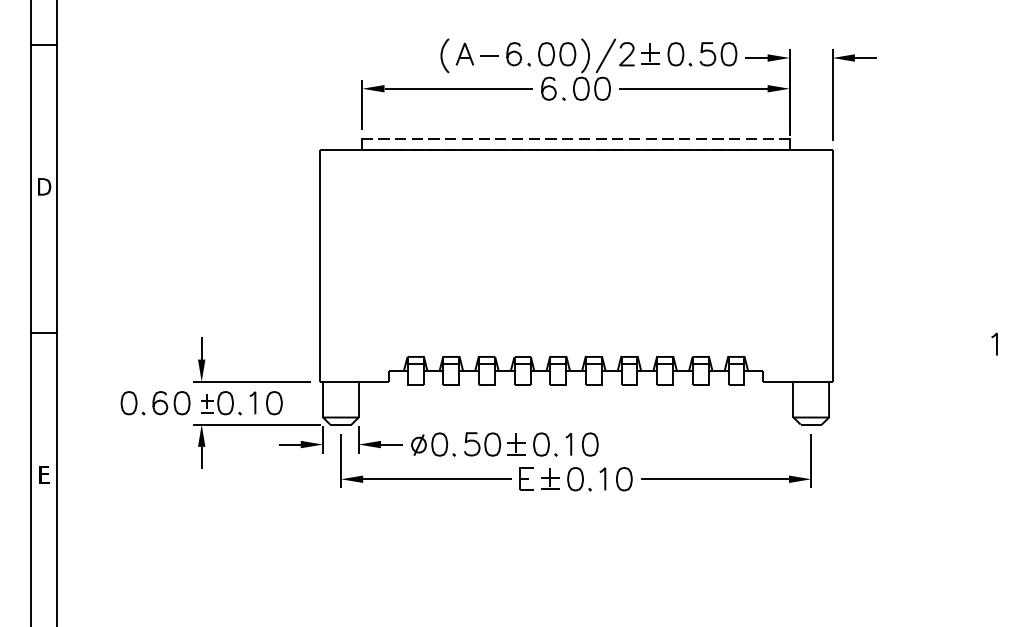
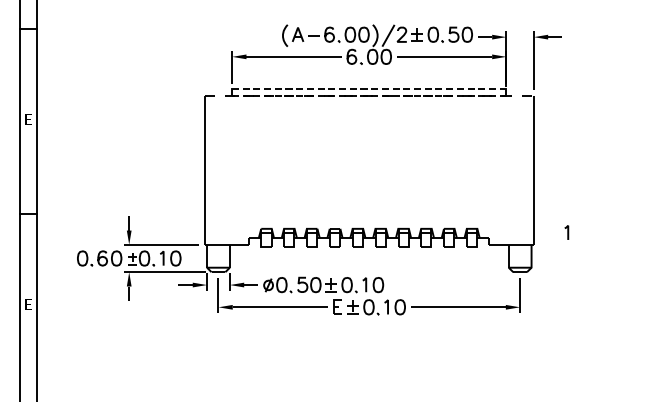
line: (576, 150) -> (369, 96), solid -> dashed
text: (44, 186) -> (28, 119), D -> E
line: (995, 343) -> (567, 232), moved

